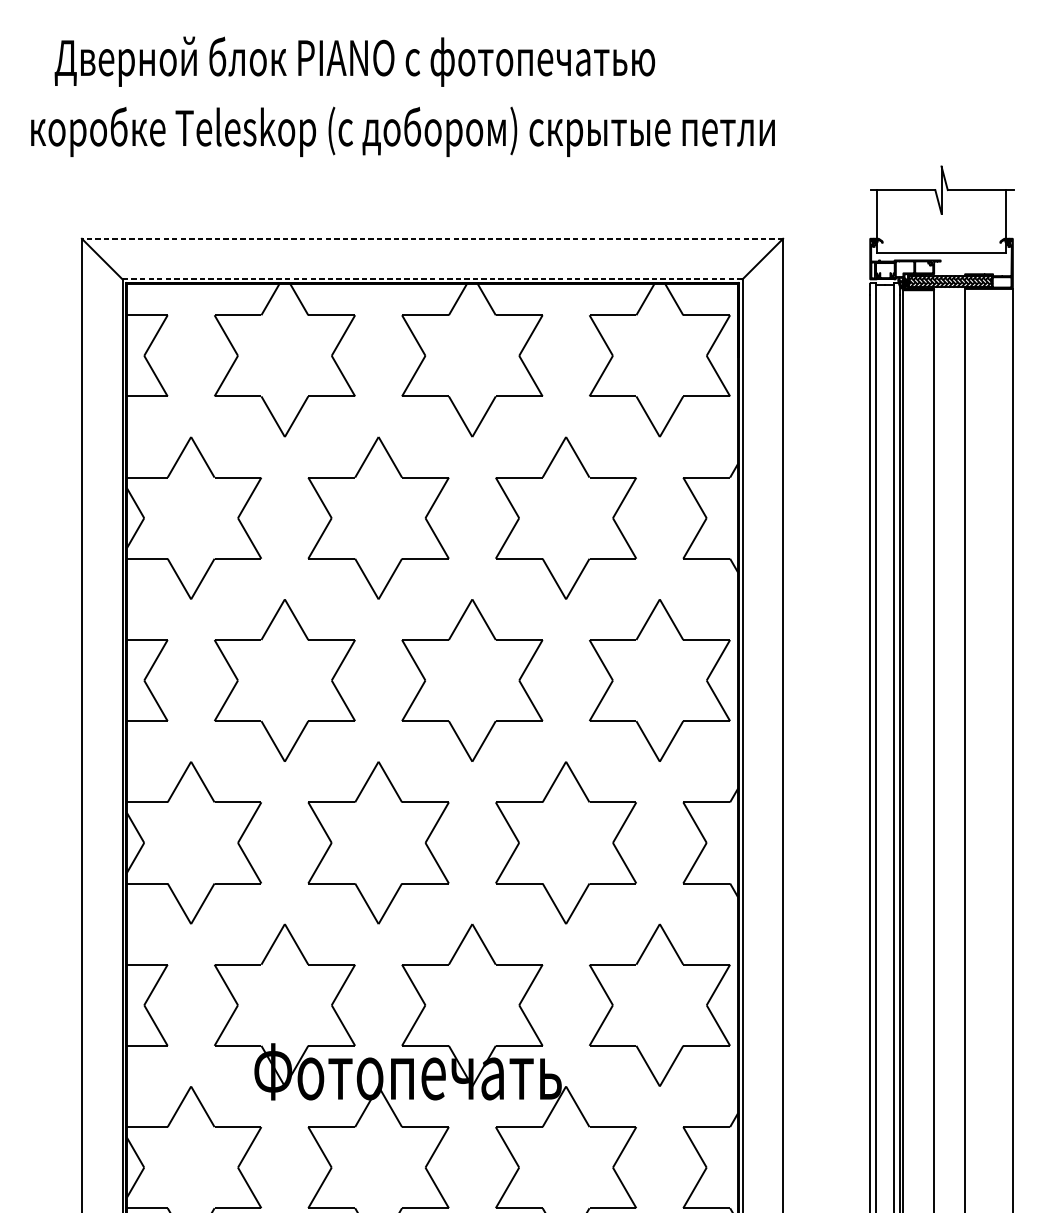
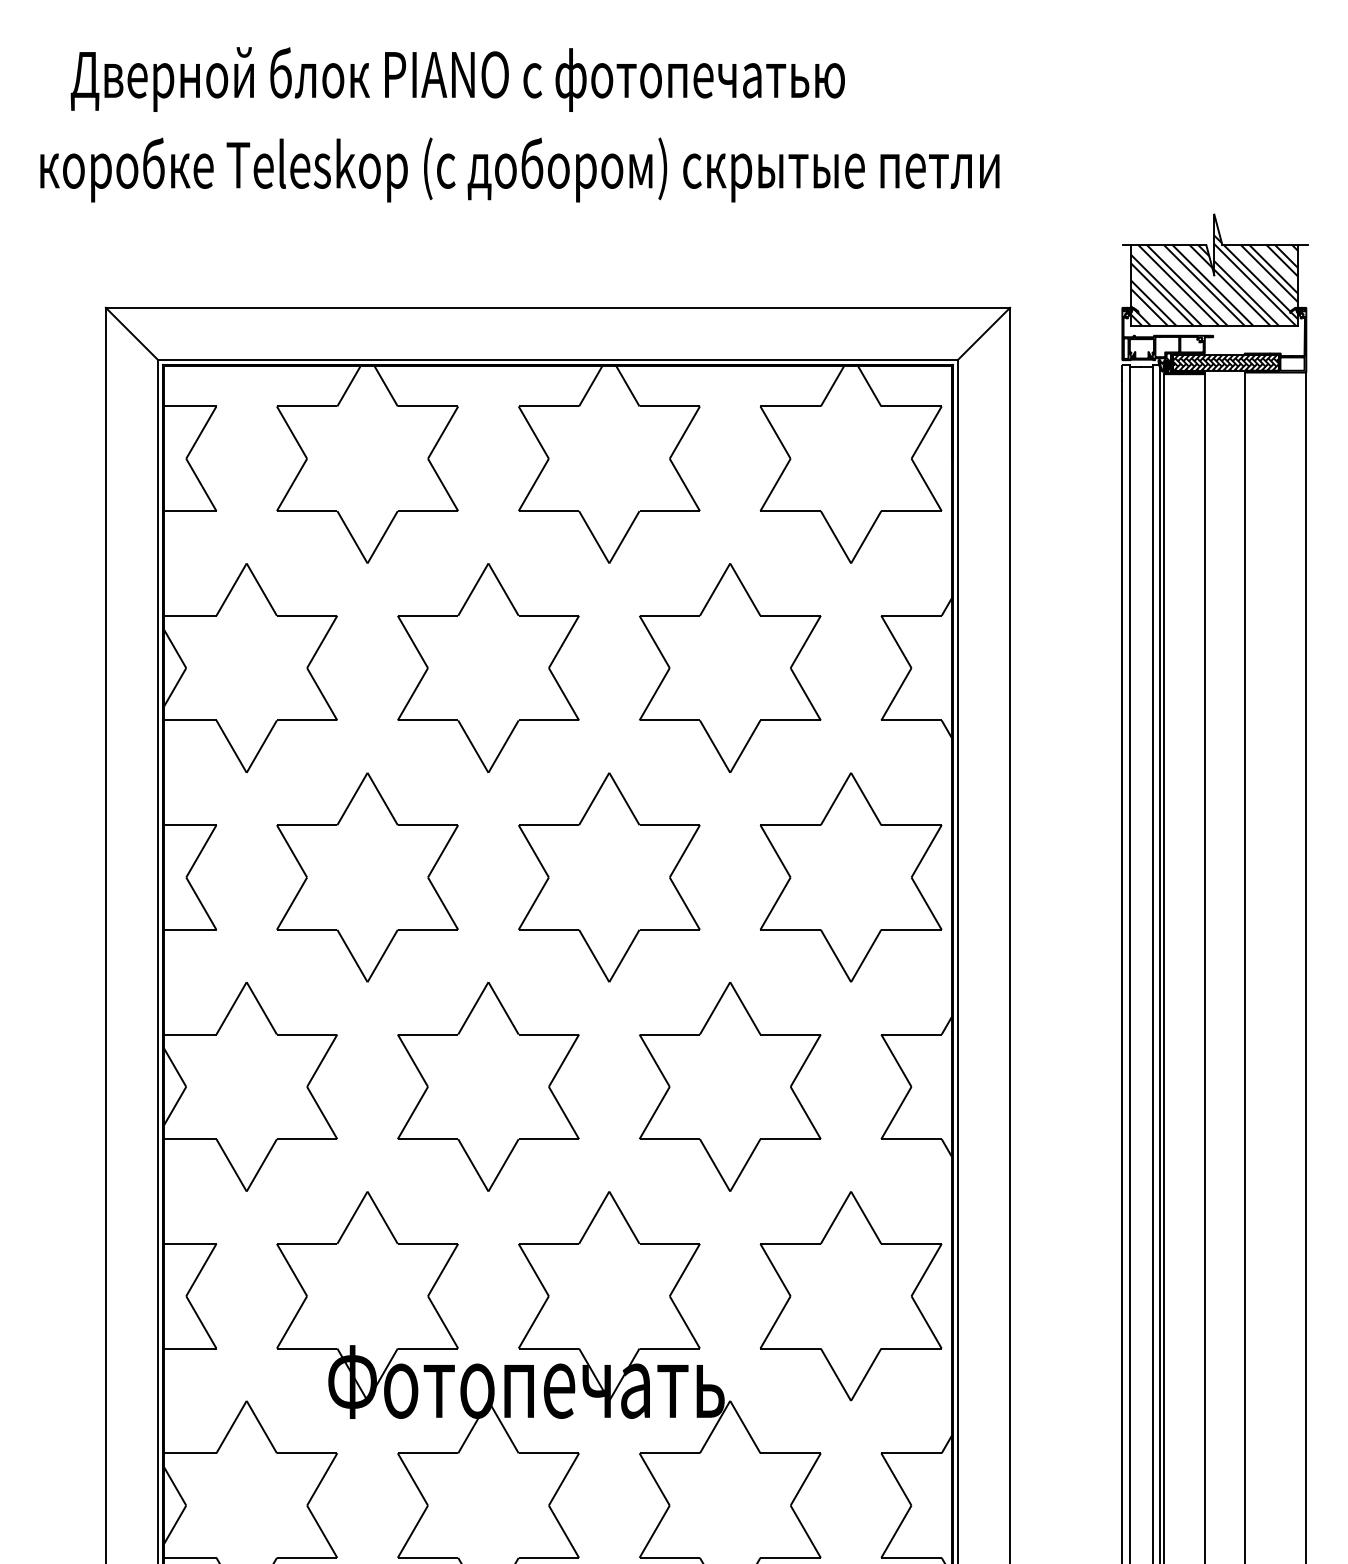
hatch: (940, 210) -> (1213, 271), added
line: (432, 238) -> (557, 307), dashed -> solid
line: (432, 279) -> (557, 360), dashed -> solid

